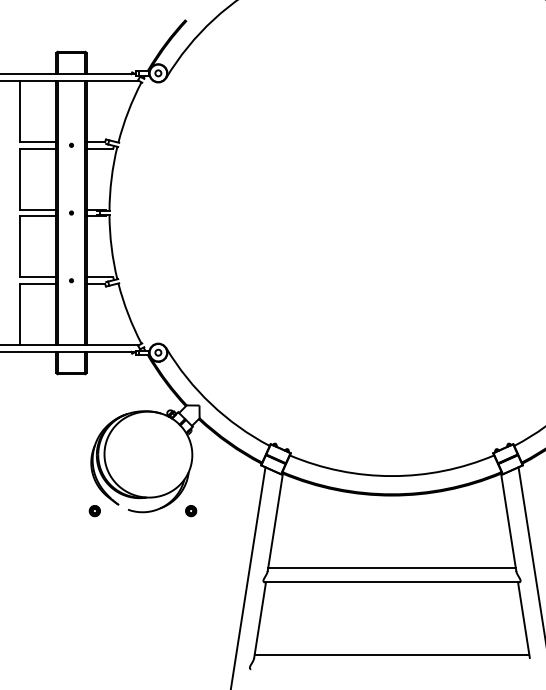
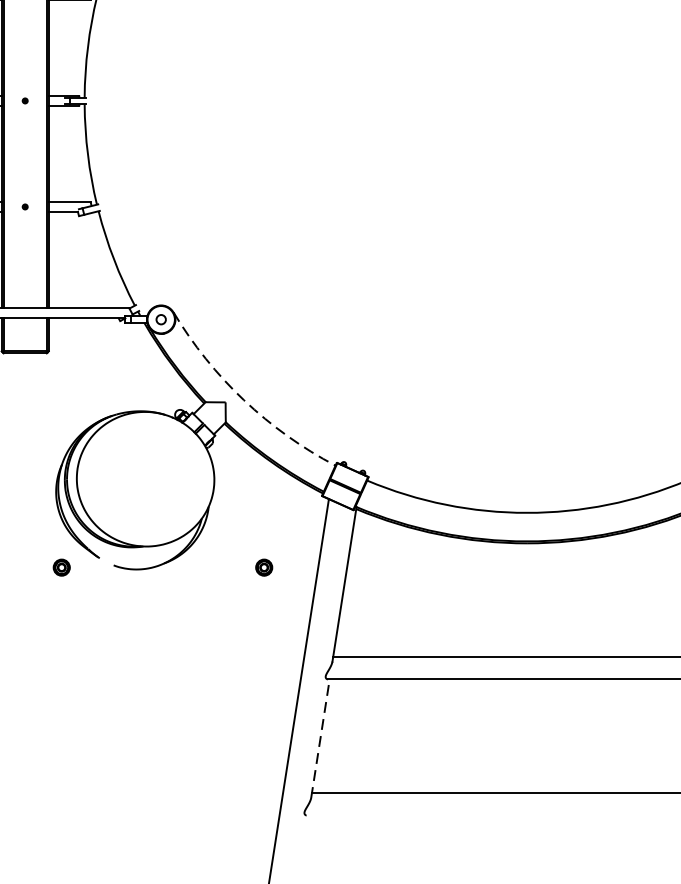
arc: (211, 404) -> (244, 400), solid -> dashed
part: (191, 511) -> (264, 568), moved
line: (260, 619) -> (321, 737), solid -> dashed

